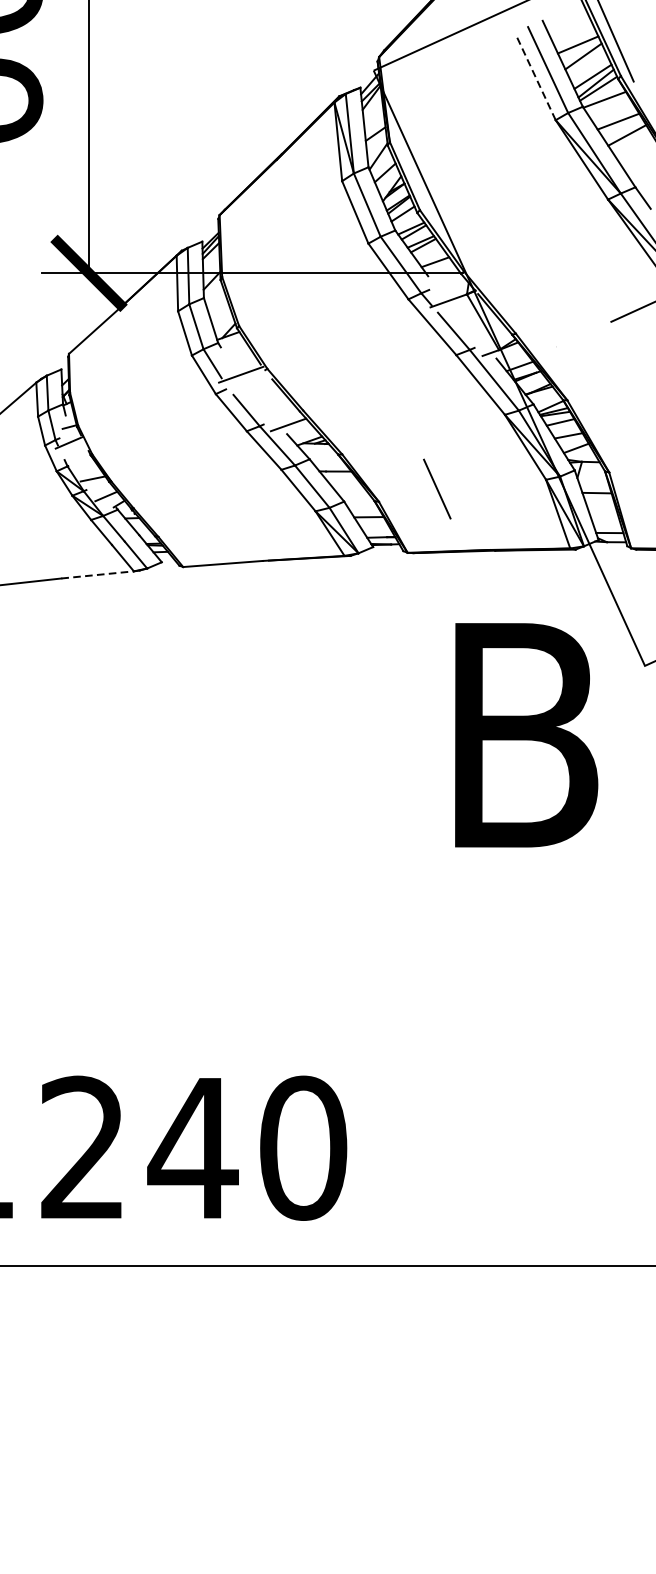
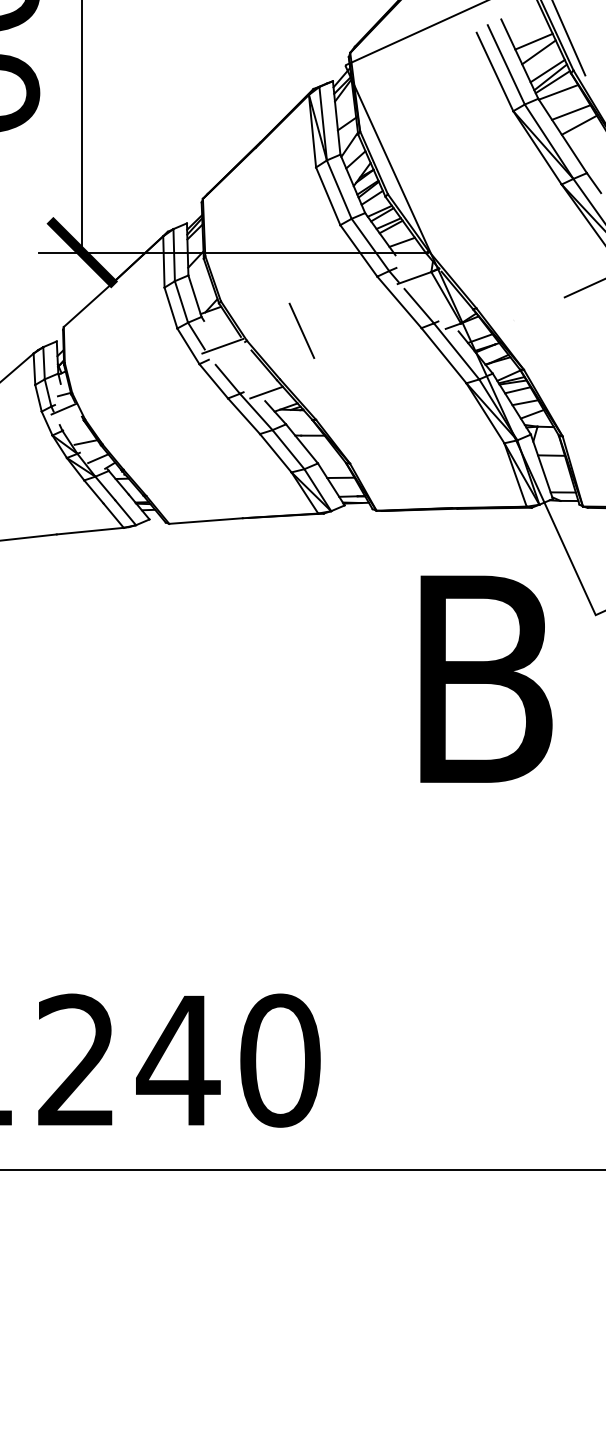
line: (535, 77) -> (494, 71), dashed -> solid
line: (436, 488) -> (301, 330), moved
line: (97, 575) -> (90, 531), dashed -> solid

